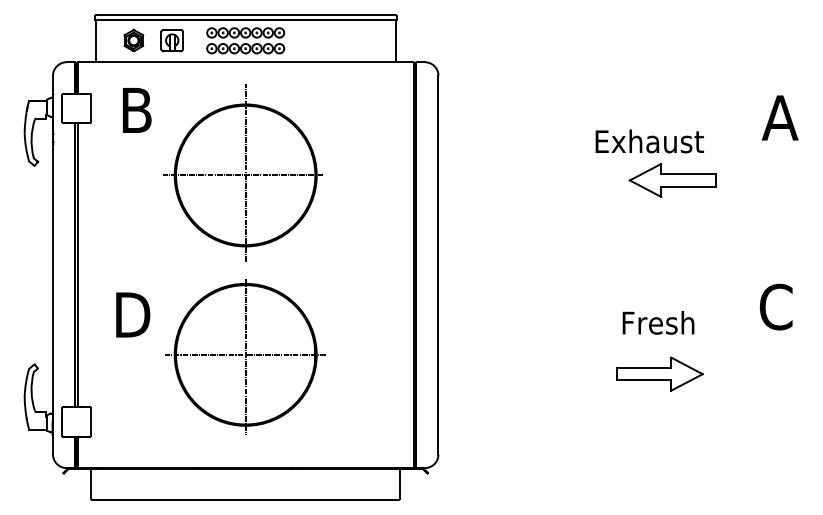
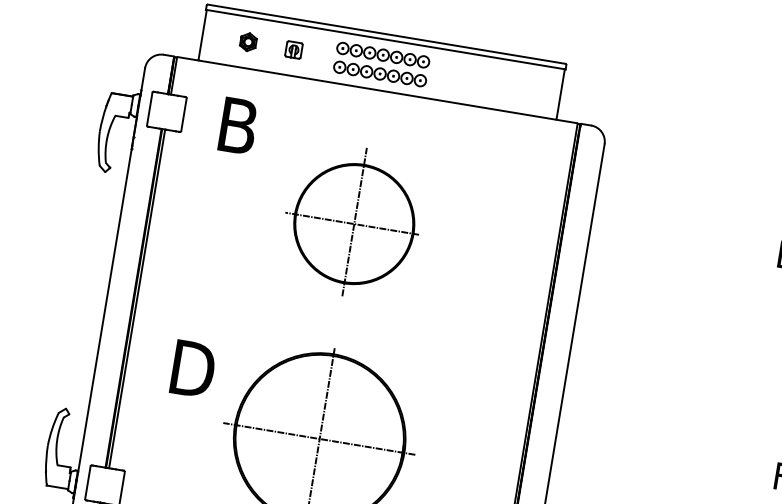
part: (133, 40) -> (247, 42), size x0.7
part: (171, 40) -> (293, 49), size x0.6
part: (242, 172) -> (351, 220), size x0.7

